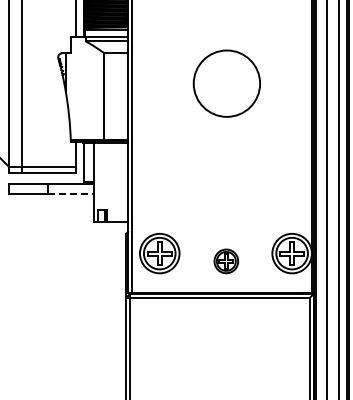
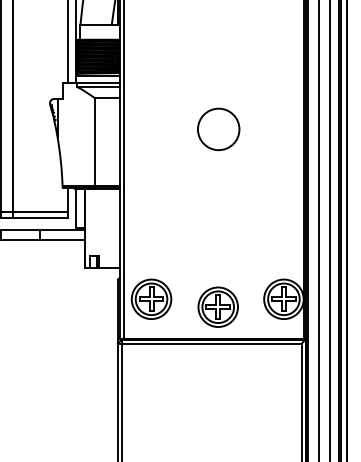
circle: (226, 83) -> (218, 129), size x0.62
line: (70, 194) -> (62, 240), dashed -> solid
part: (225, 260) -> (217, 306), size x1.67

